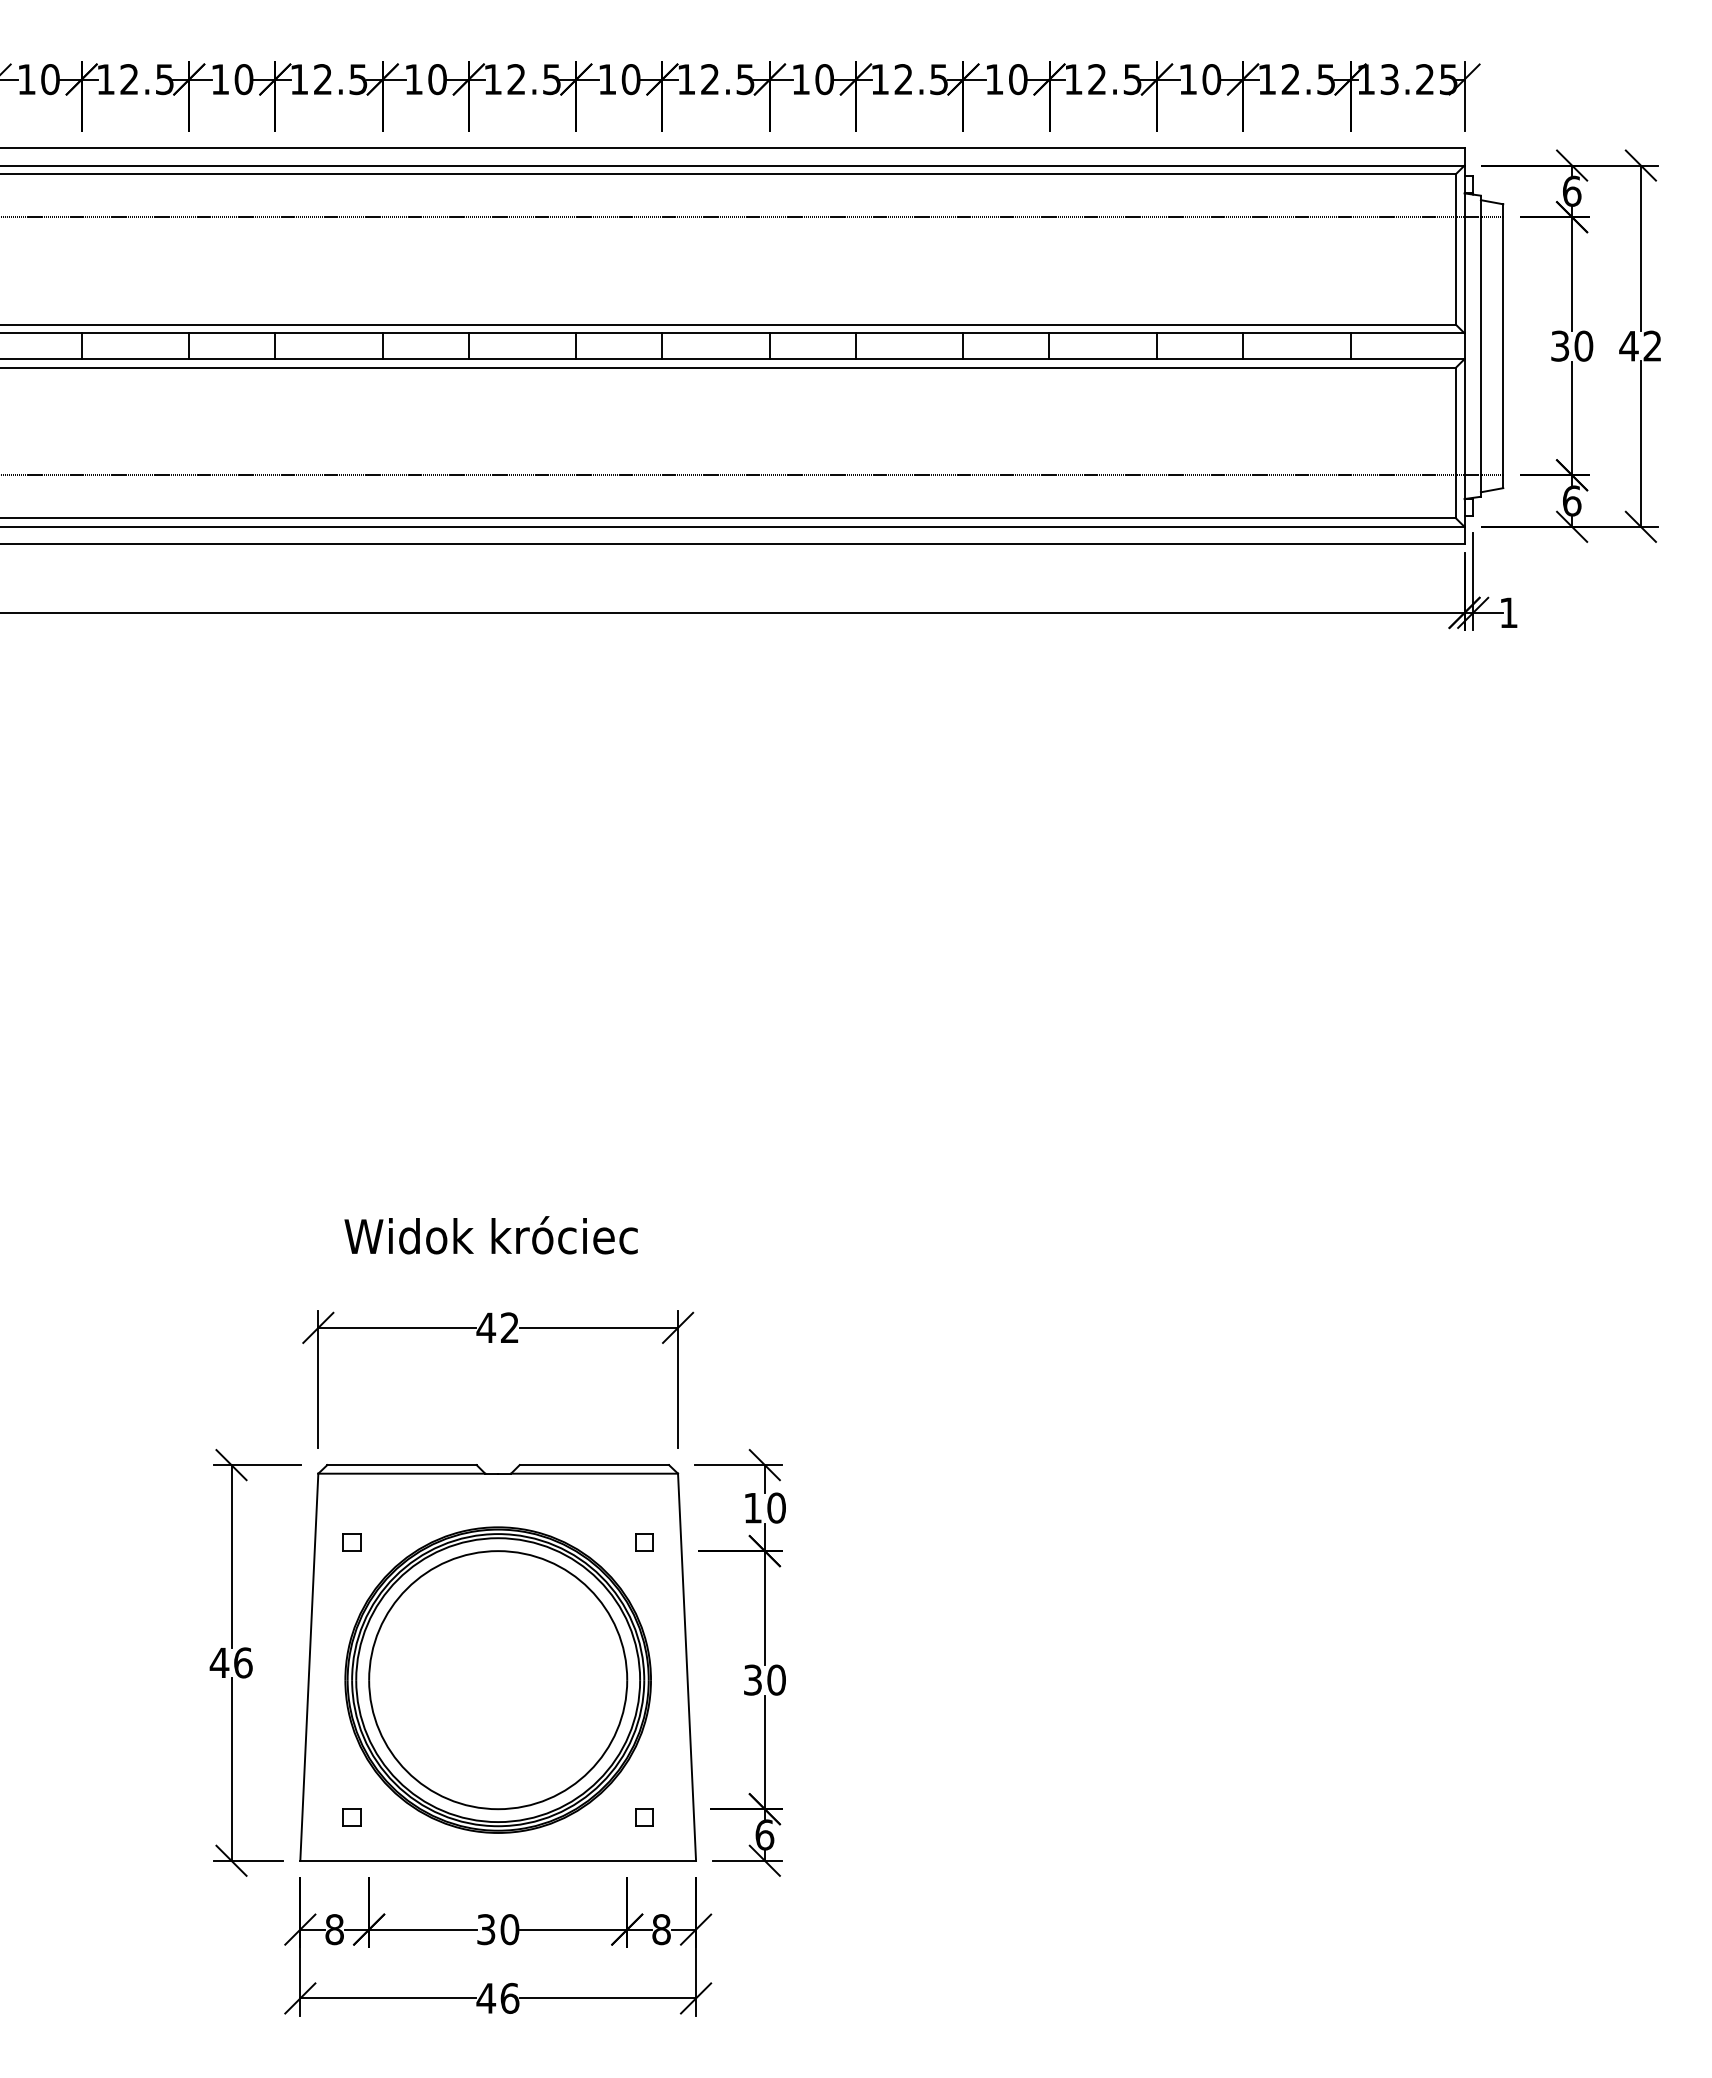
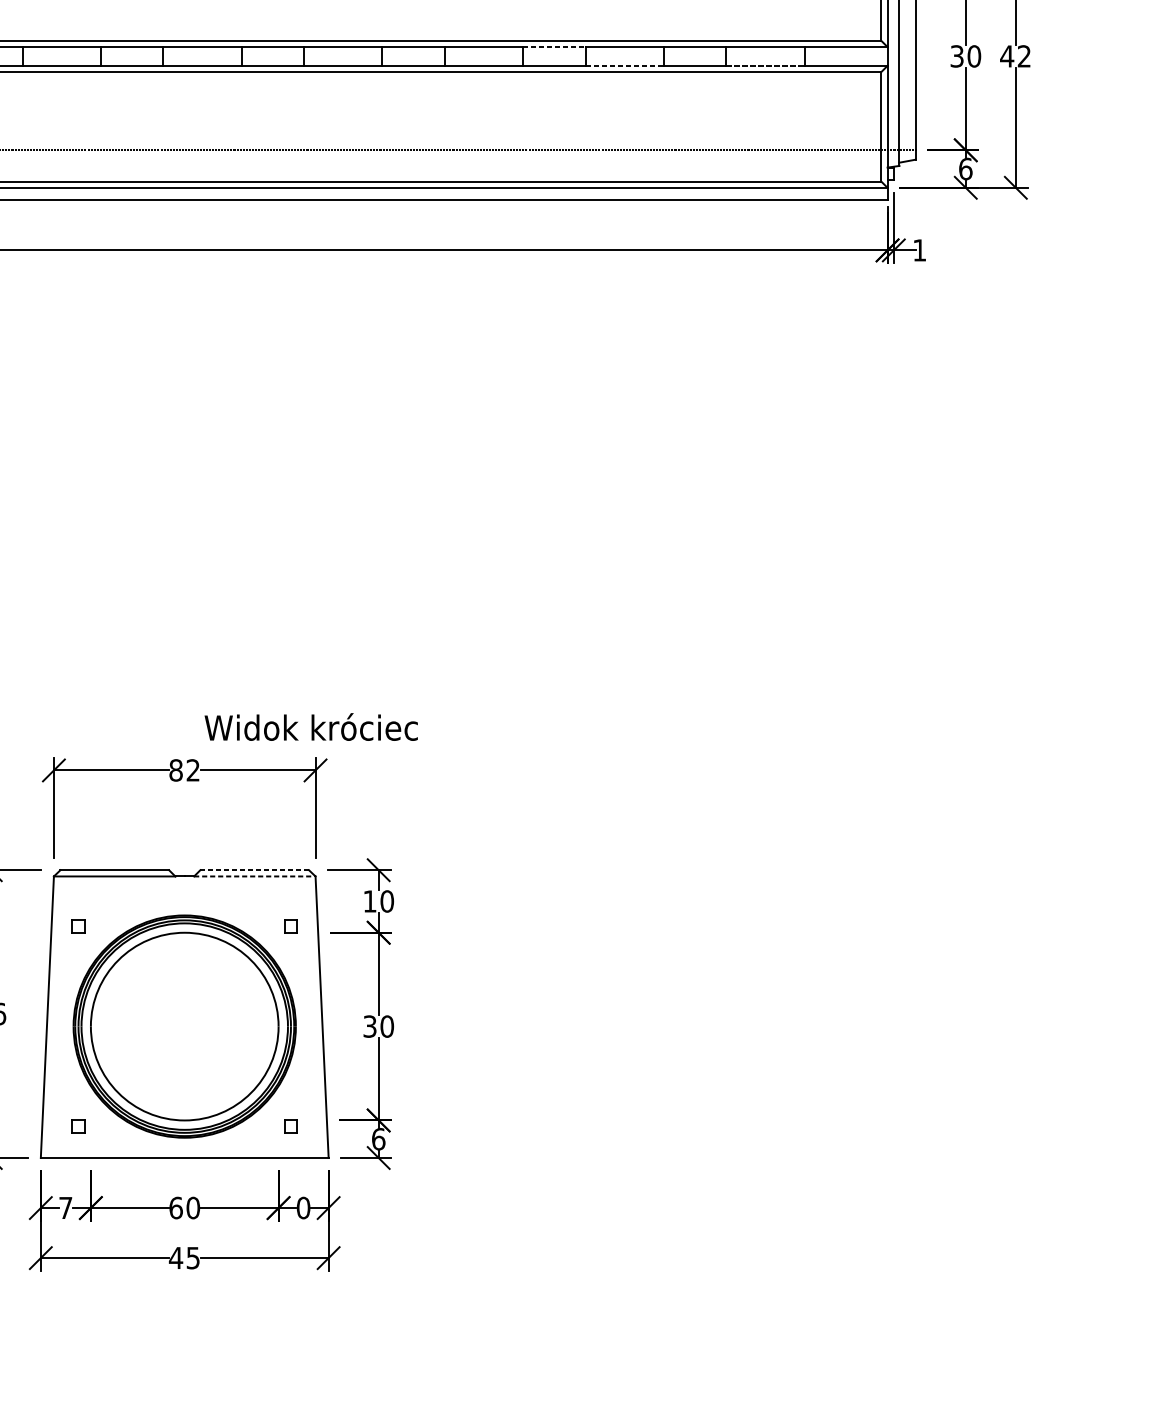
line: (1006, 333) -> (554, 47), solid -> dashed
line: (1103, 359) -> (624, 66), solid -> dashed
line: (1296, 359) -> (765, 66), solid -> dashed
text: (490, 1235) -> (310, 727), moved
text: (486, 1327) -> (176, 770), 42 -> 82
line: (594, 1465) -> (254, 870), solid -> dashed
line: (595, 1473) -> (255, 876), solid -> dashed
text: (334, 1929) -> (65, 1207), 8 -> 7
text: (486, 1929) -> (176, 1207), 30 -> 60
text: (661, 1929) -> (303, 1207), 8 -> 0
text: (509, 1997) -> (192, 1257), 46 -> 45

